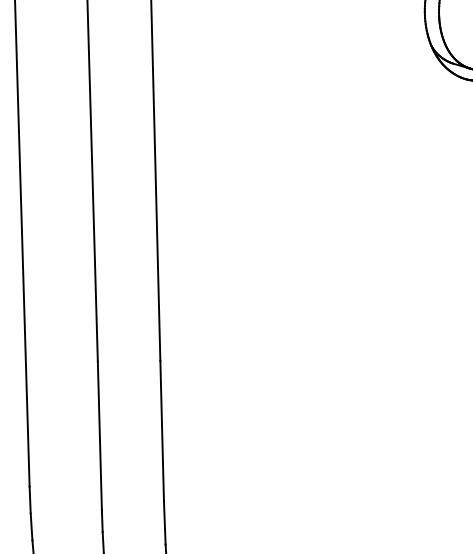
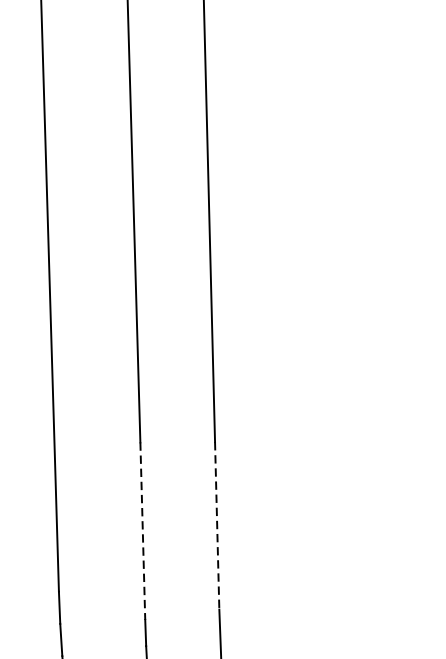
line: (162, 431) -> (217, 526), solid -> dashed
line: (99, 436) -> (142, 532), solid -> dashed

